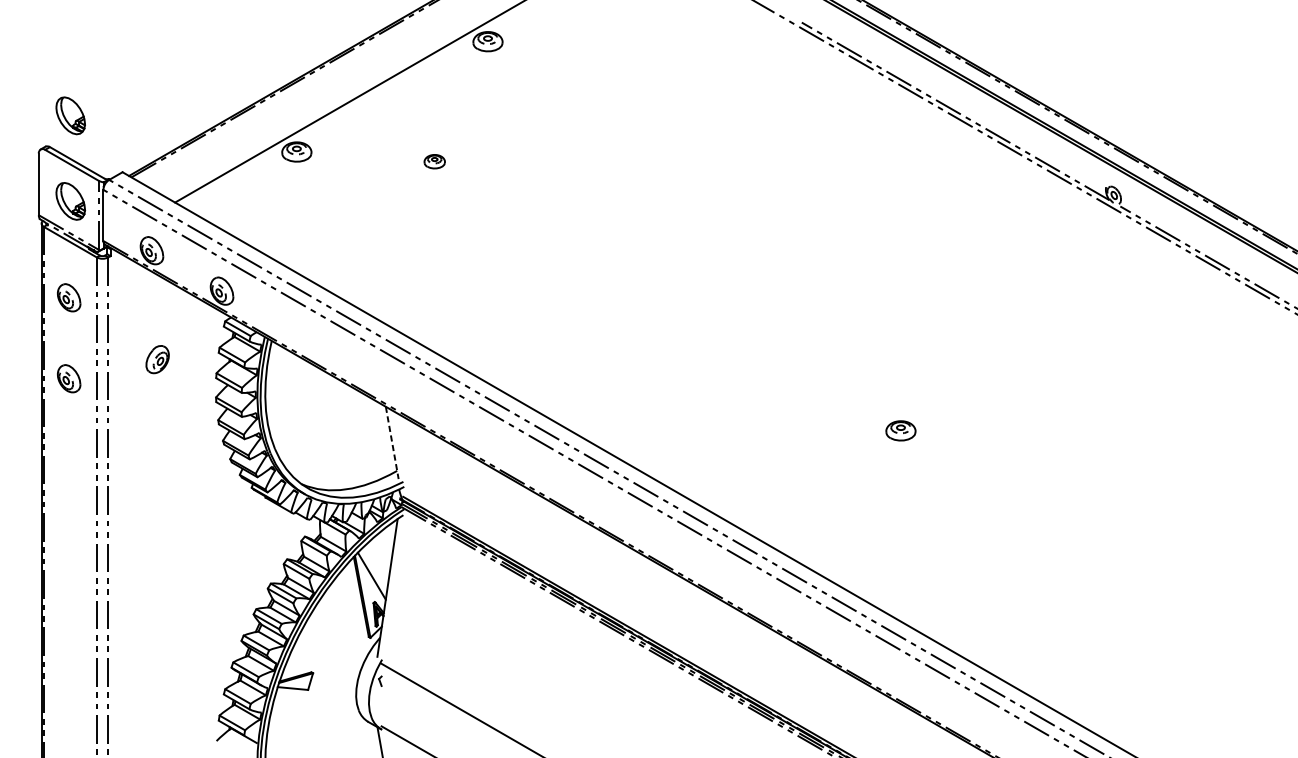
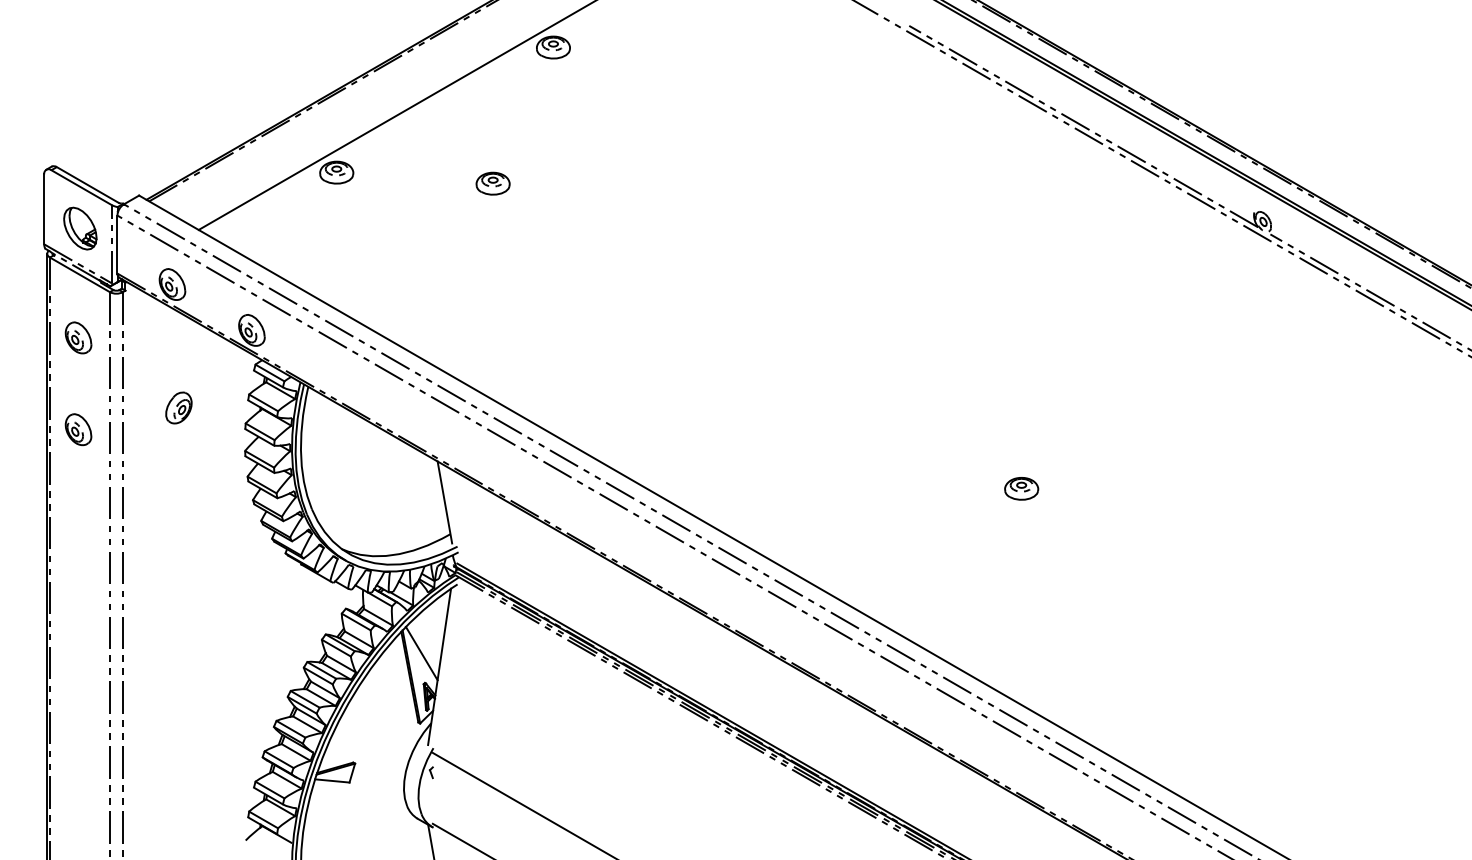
part: (70, 115) -> (80, 131), removed
part: (434, 161) -> (492, 183), size x1.43
line: (391, 442) -> (444, 502), dashed -> solid

